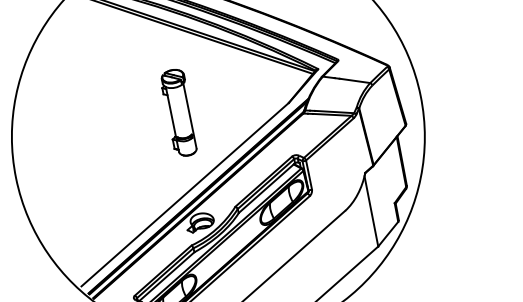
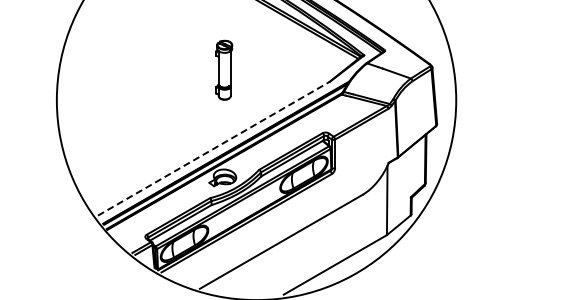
part: (178, 113) -> (223, 70), size x0.7
line: (184, 194) -> (213, 148), solid -> dashed

